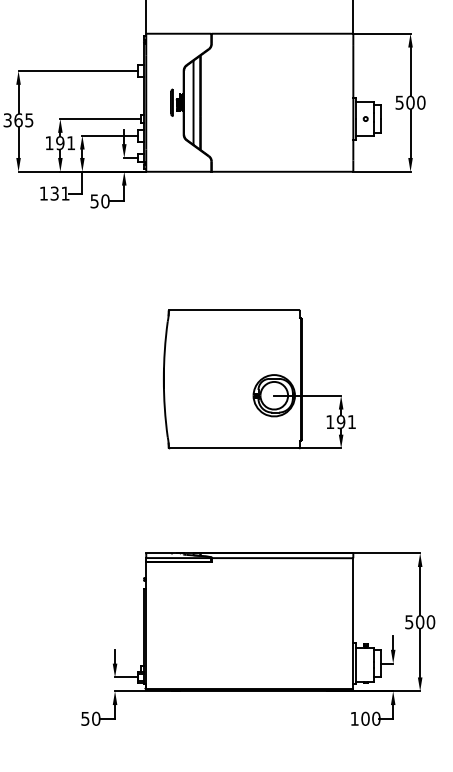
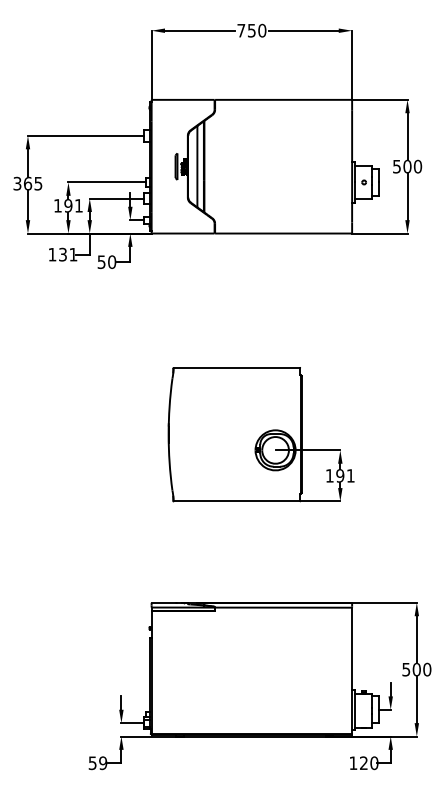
text: (96, 719) -> (103, 763), 50 -> 59
text: (365, 719) -> (363, 763), 100 -> 120

